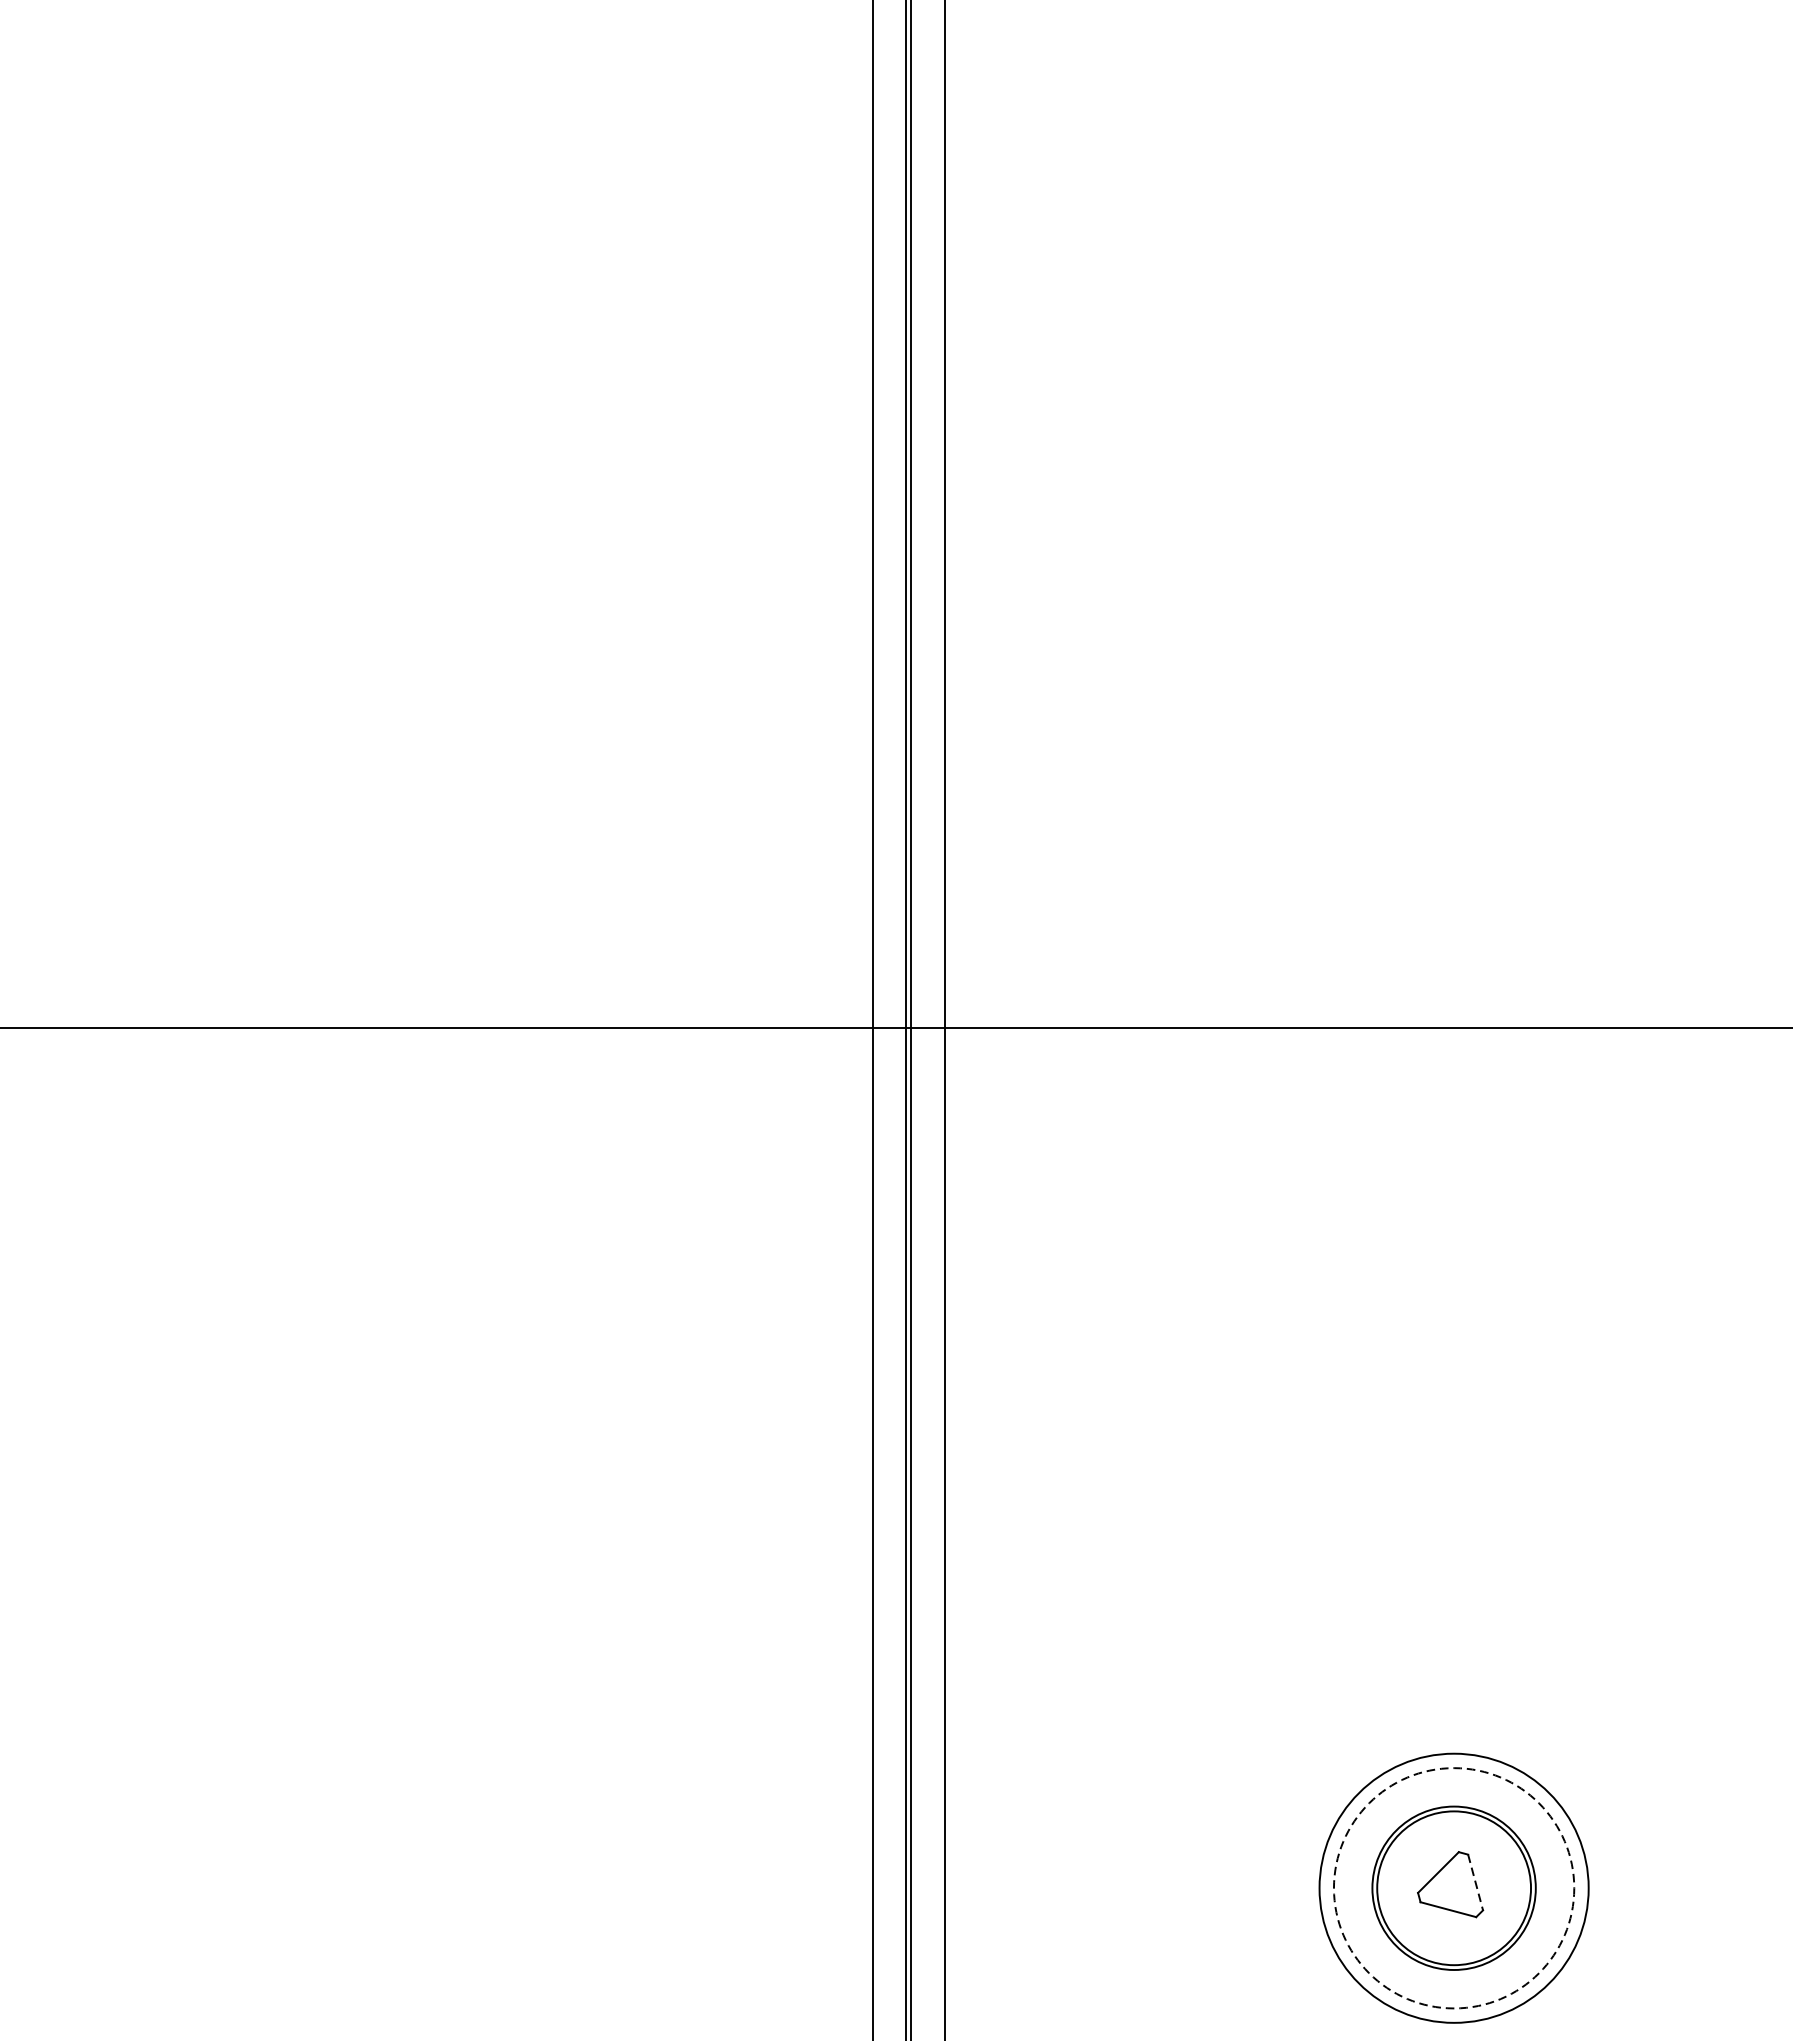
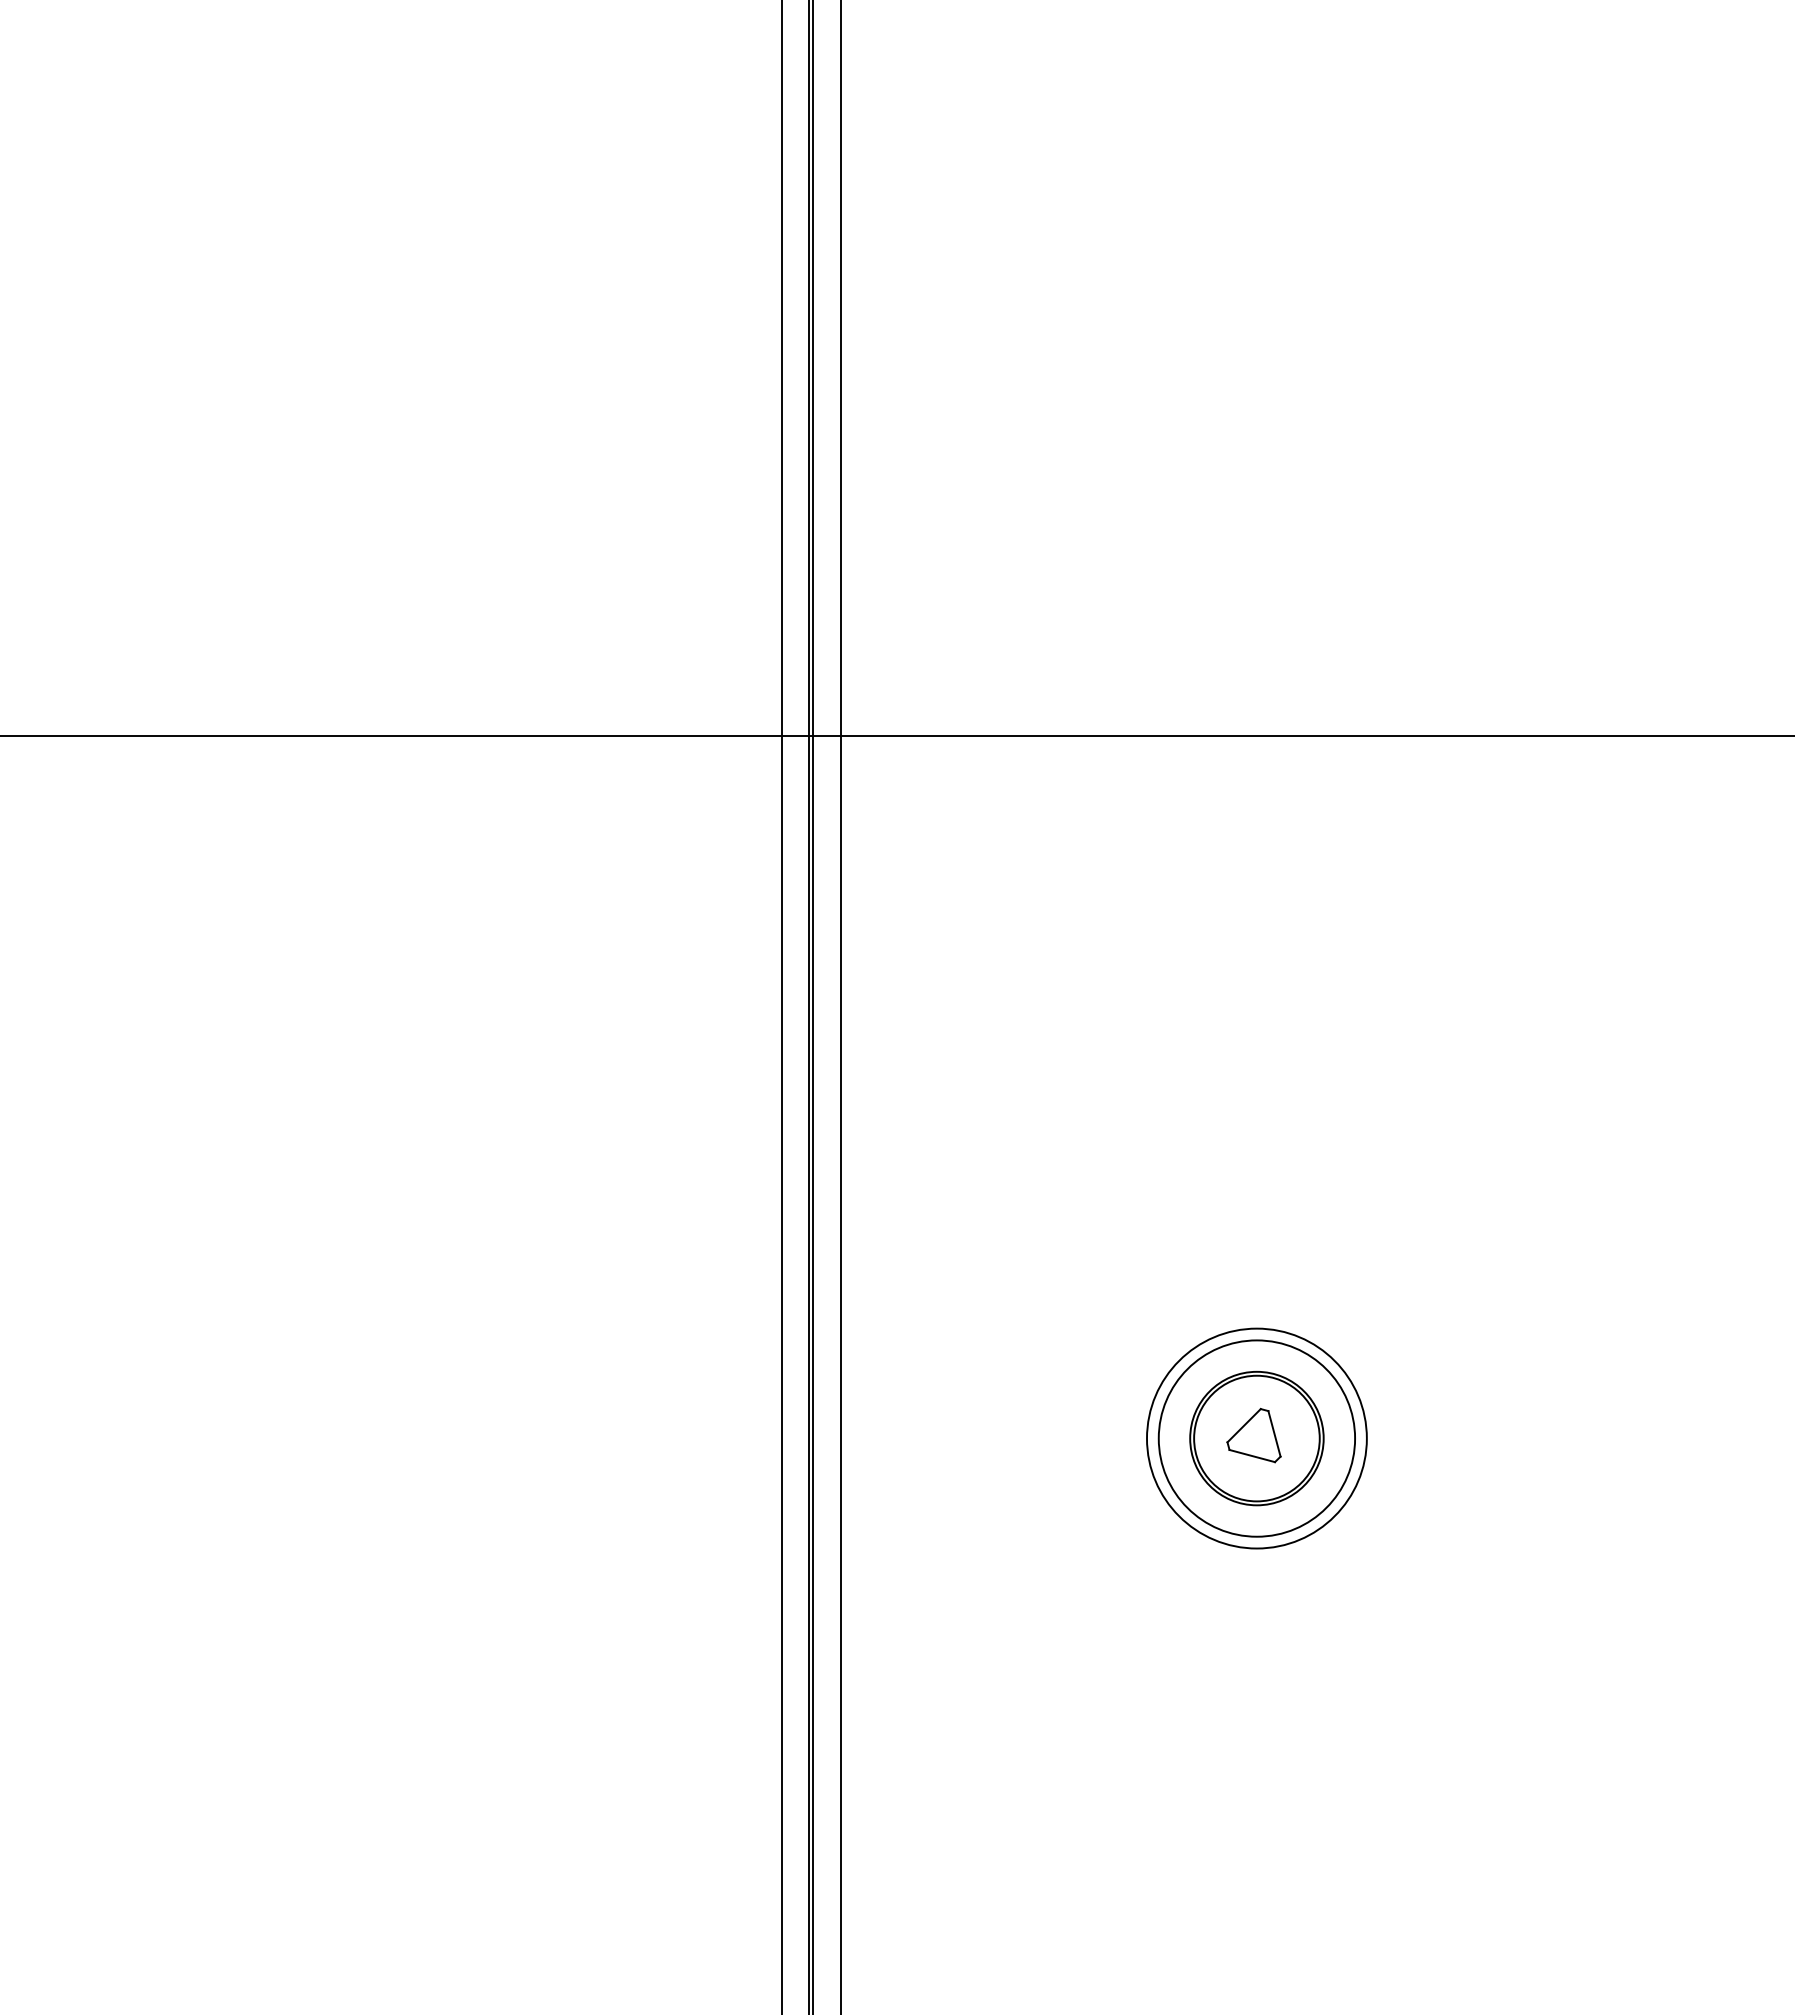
line: (1475, 1882) -> (1274, 1433), dashed -> solid
circle: (1453, 1888) -> (1256, 1438), dashed -> solid

